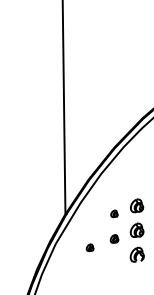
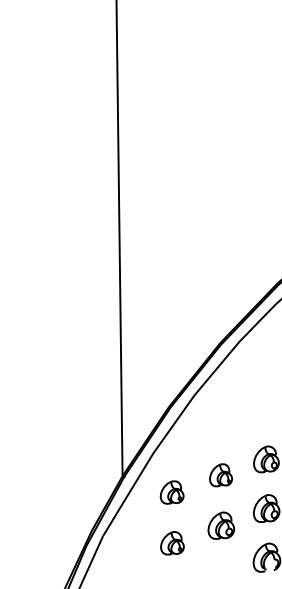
part: (114, 213) -> (221, 474), size x1.67
part: (89, 221) -> (170, 490), added
part: (114, 238) -> (221, 525), size x1.67
part: (89, 247) -> (170, 543), size x1.67

